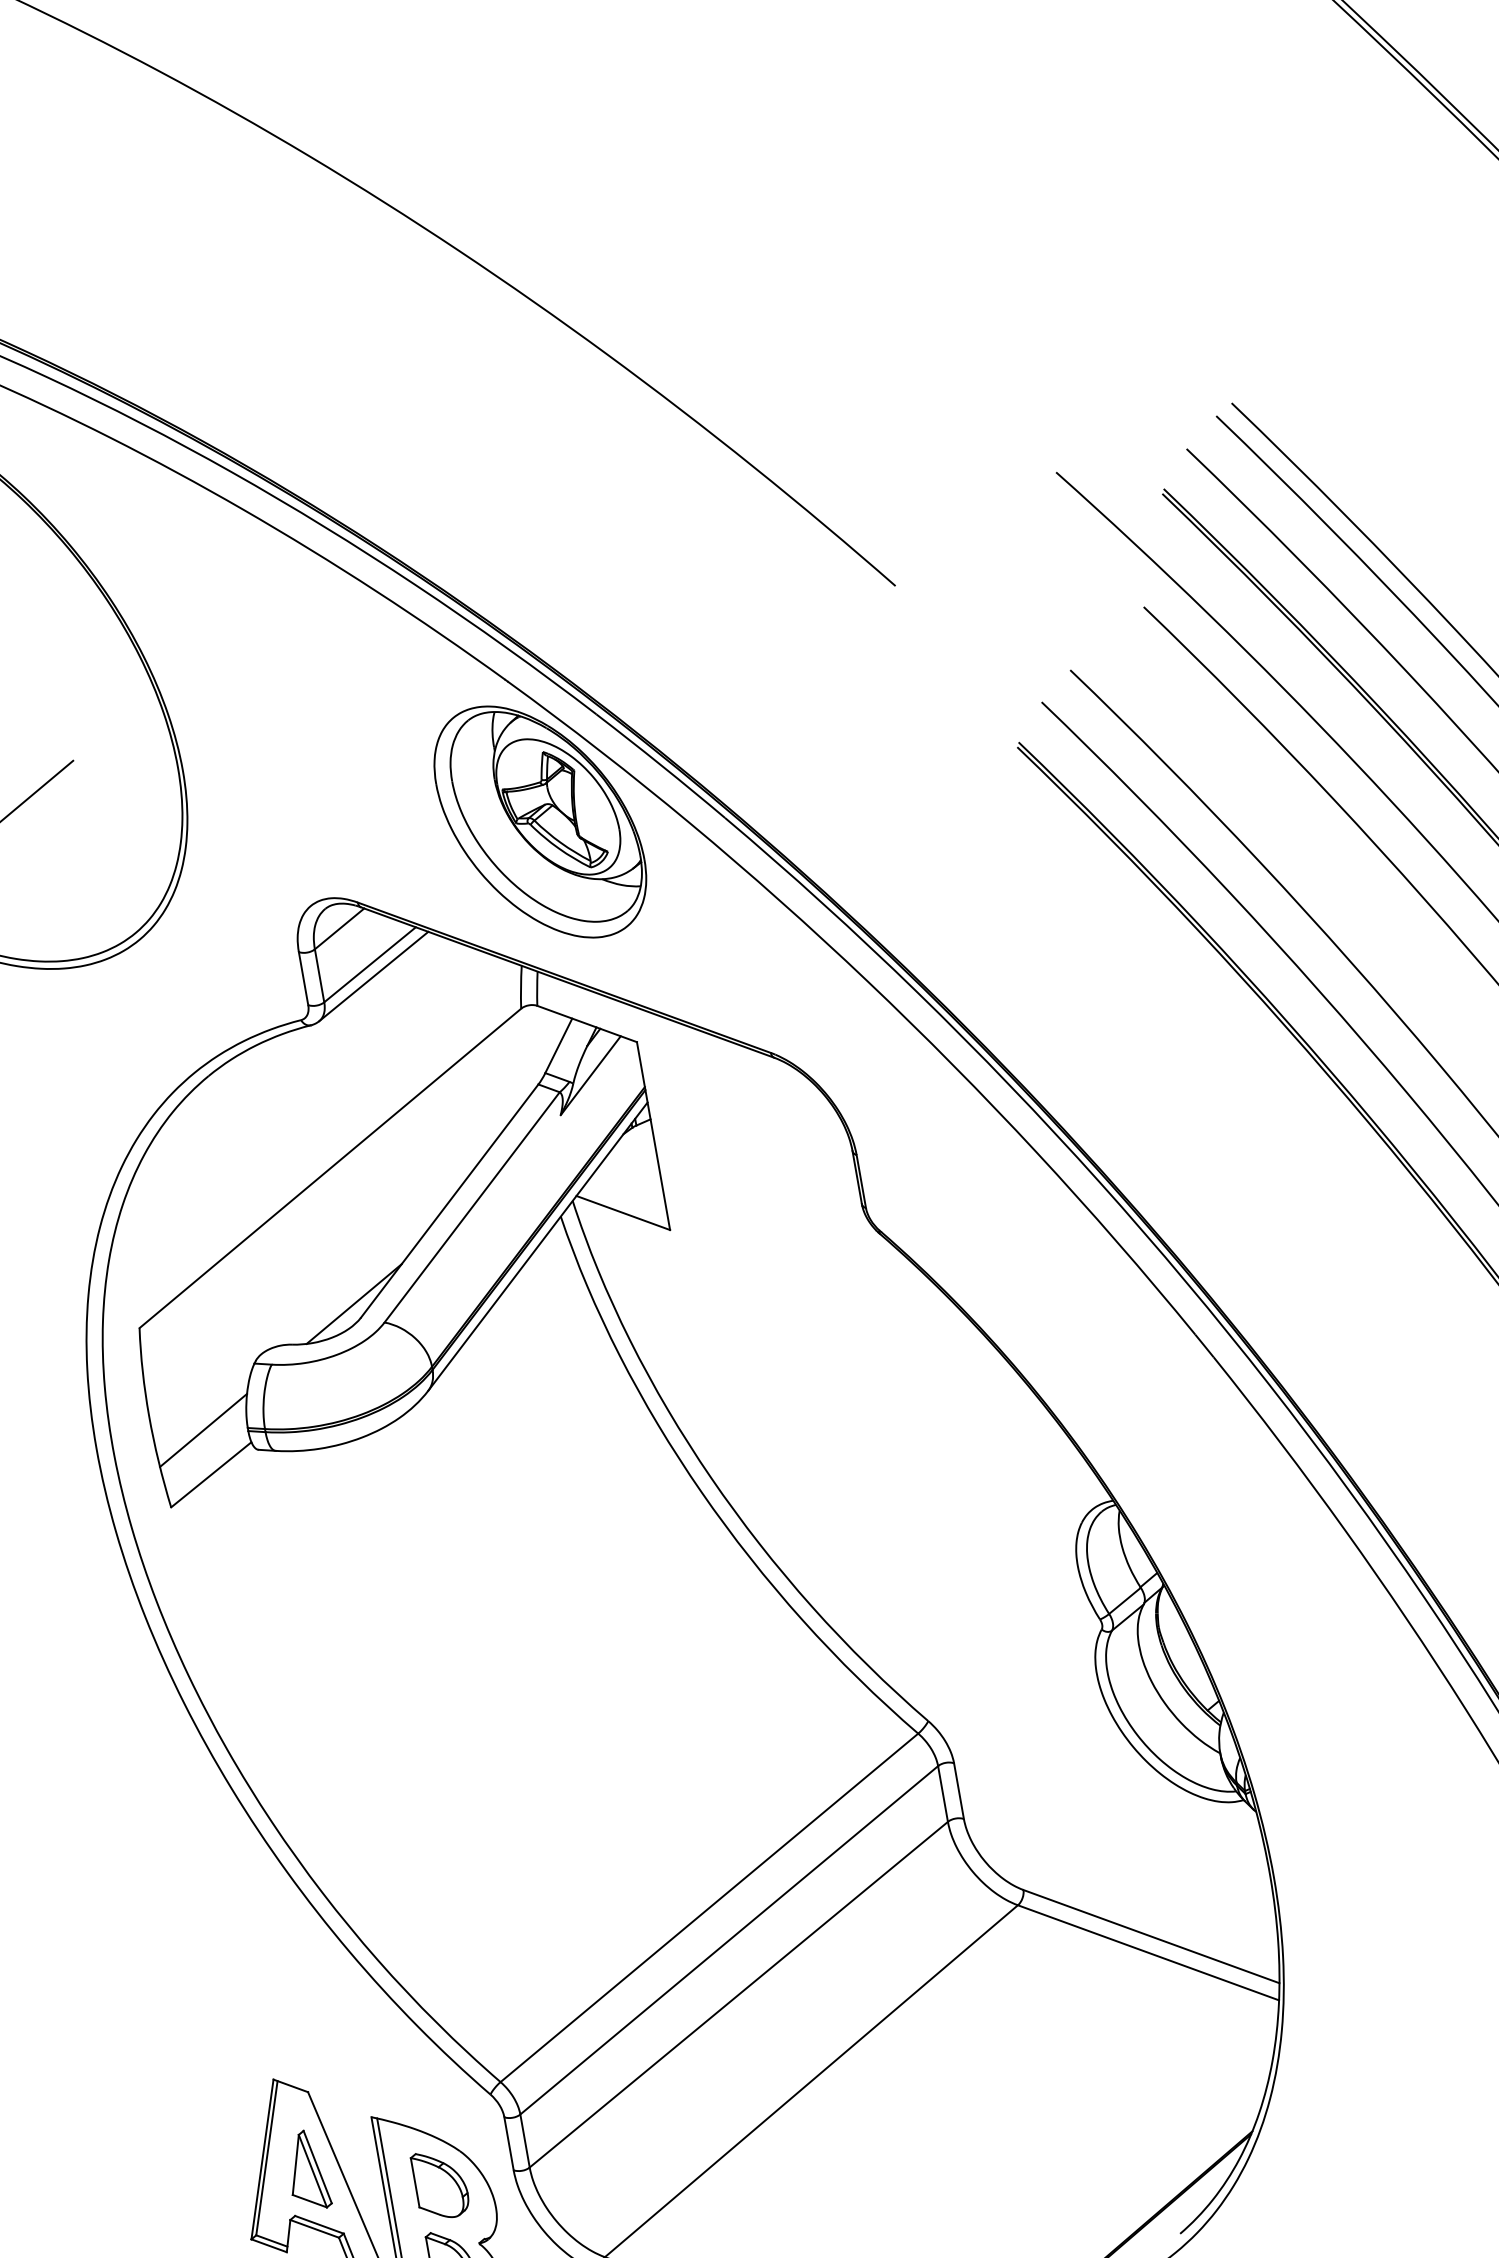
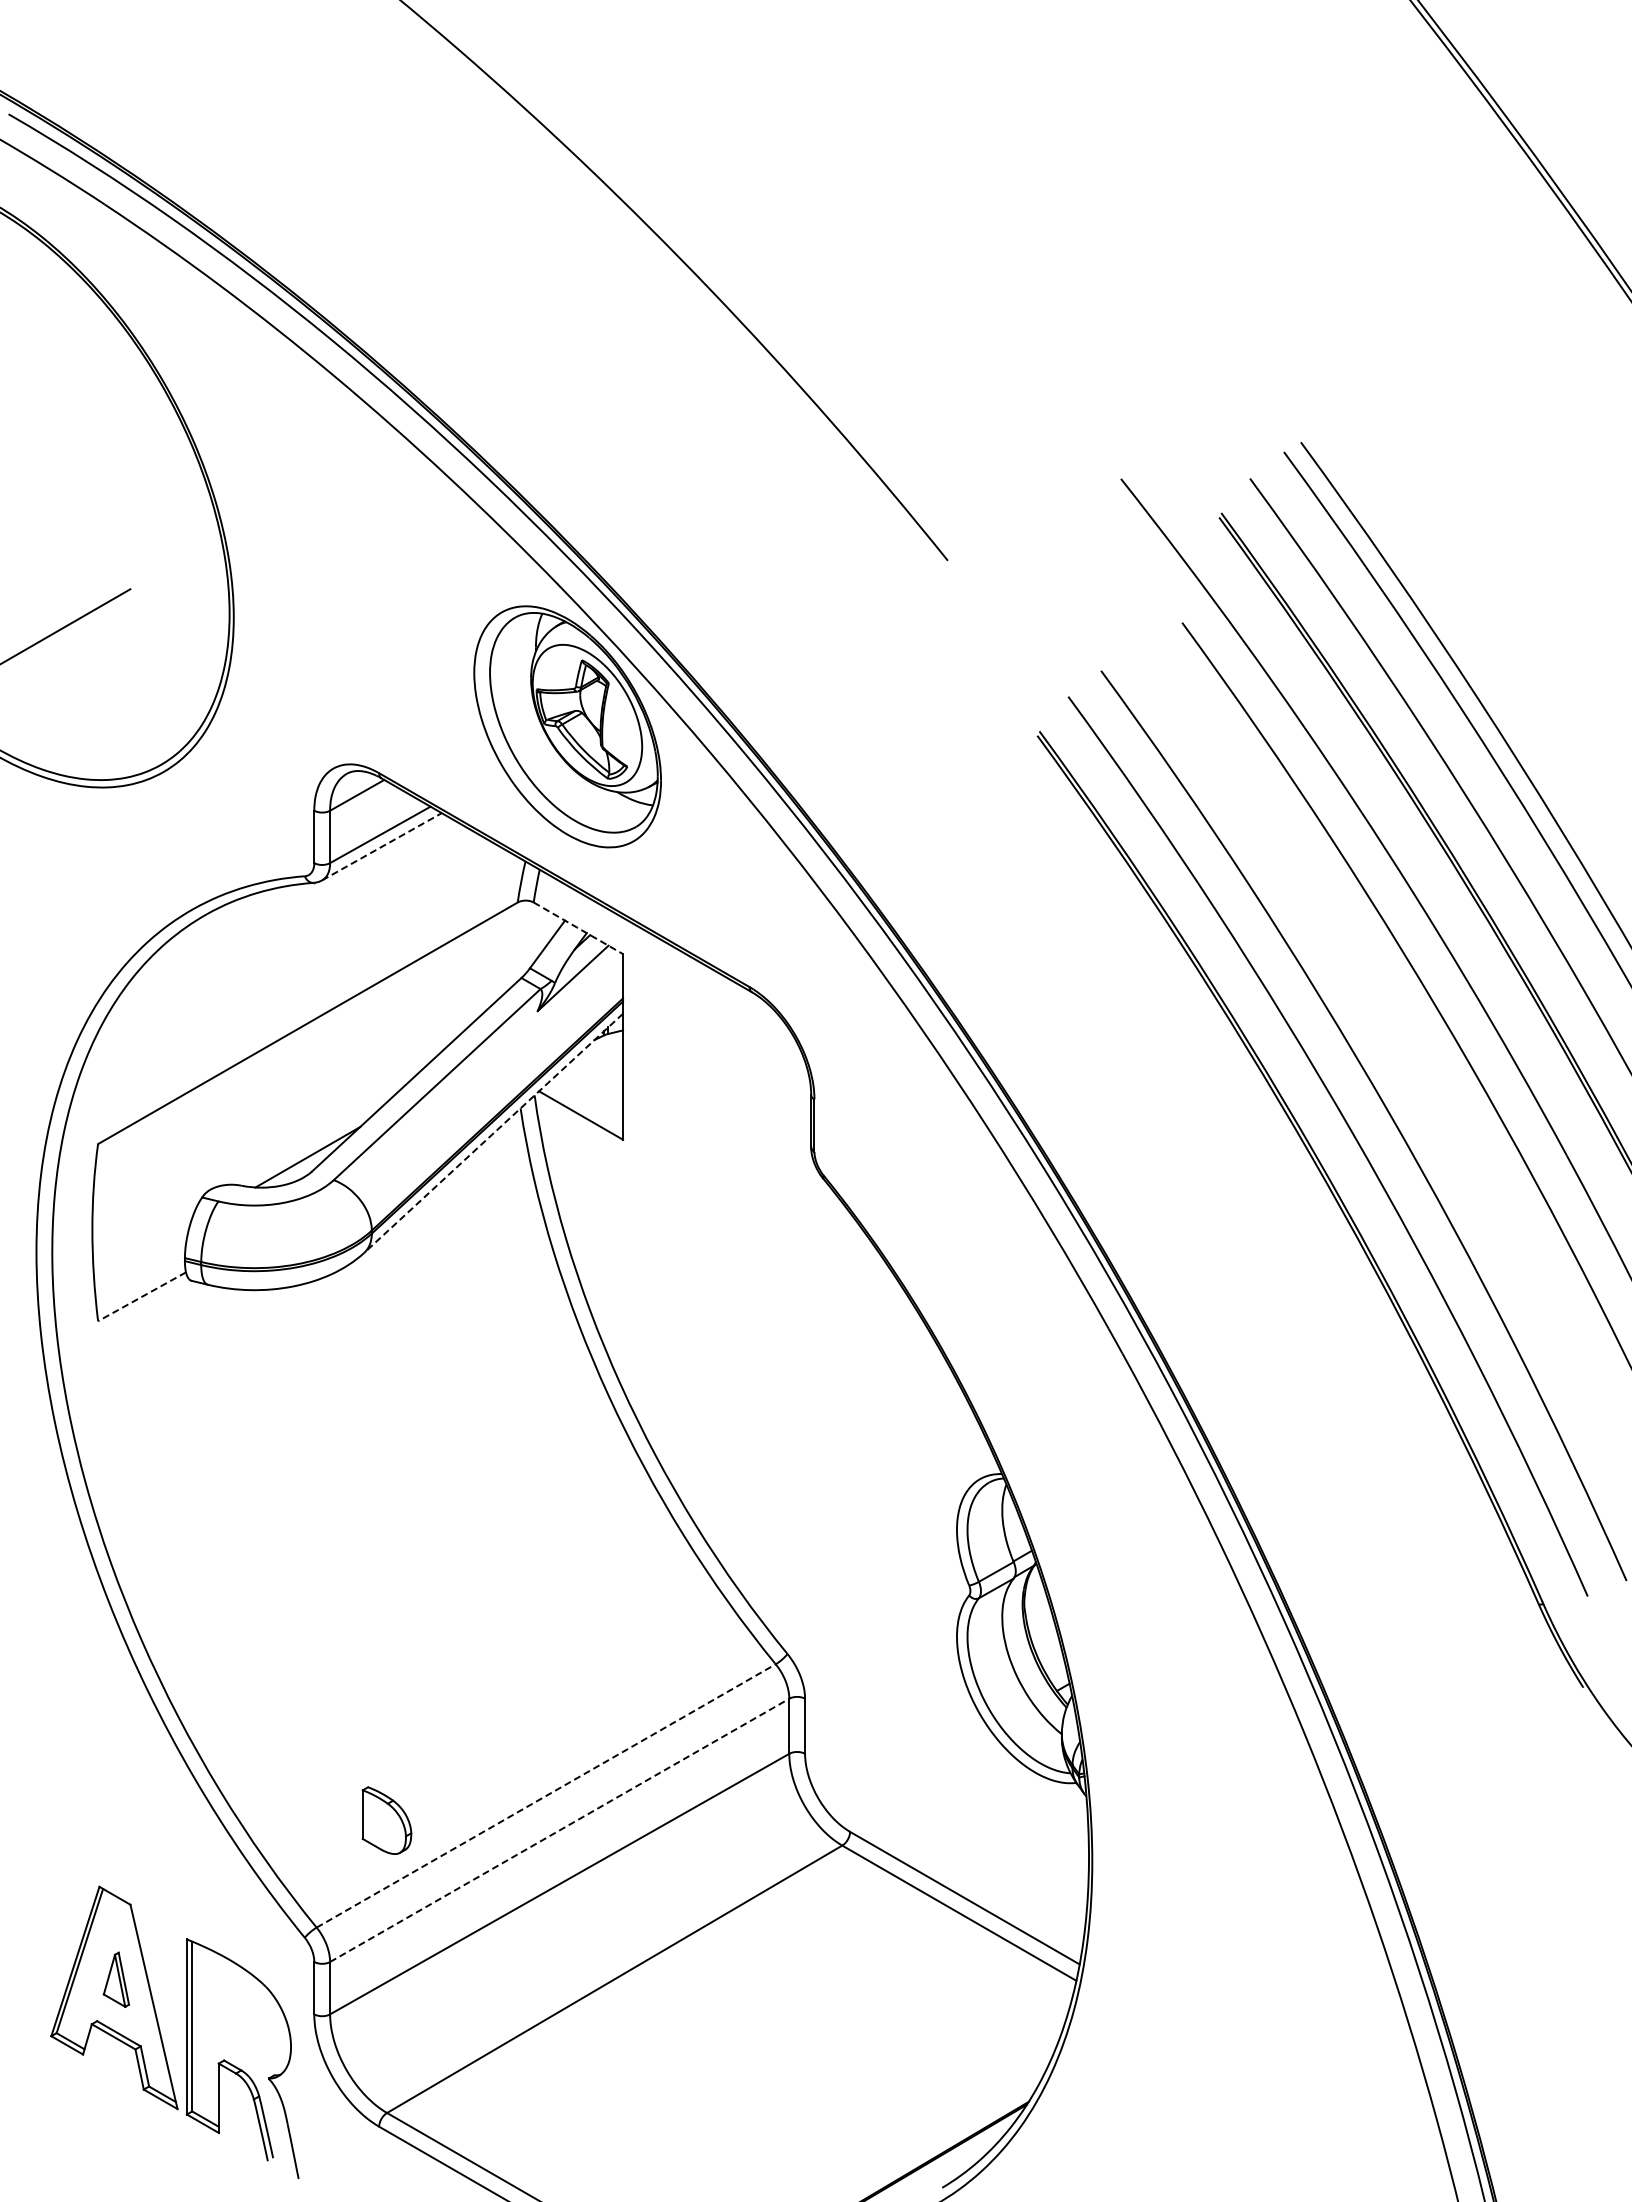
line: (374, 976) -> (382, 846), solid -> dashed
line: (587, 1024) -> (578, 928), solid -> dashed
line: (537, 1246) -> (493, 1133), solid -> dashed
line: (202, 1430) -> (141, 1252), removed
line: (210, 1475) -> (141, 1297), solid -> dashed
line: (709, 1907) -> (546, 1795), solid -> dashed
line: (729, 1940) -> (559, 1830), solid -> dashed
part: (307, 2170) -> (116, 1979), size x0.7
part: (440, 2184) -> (386, 1820), moved

